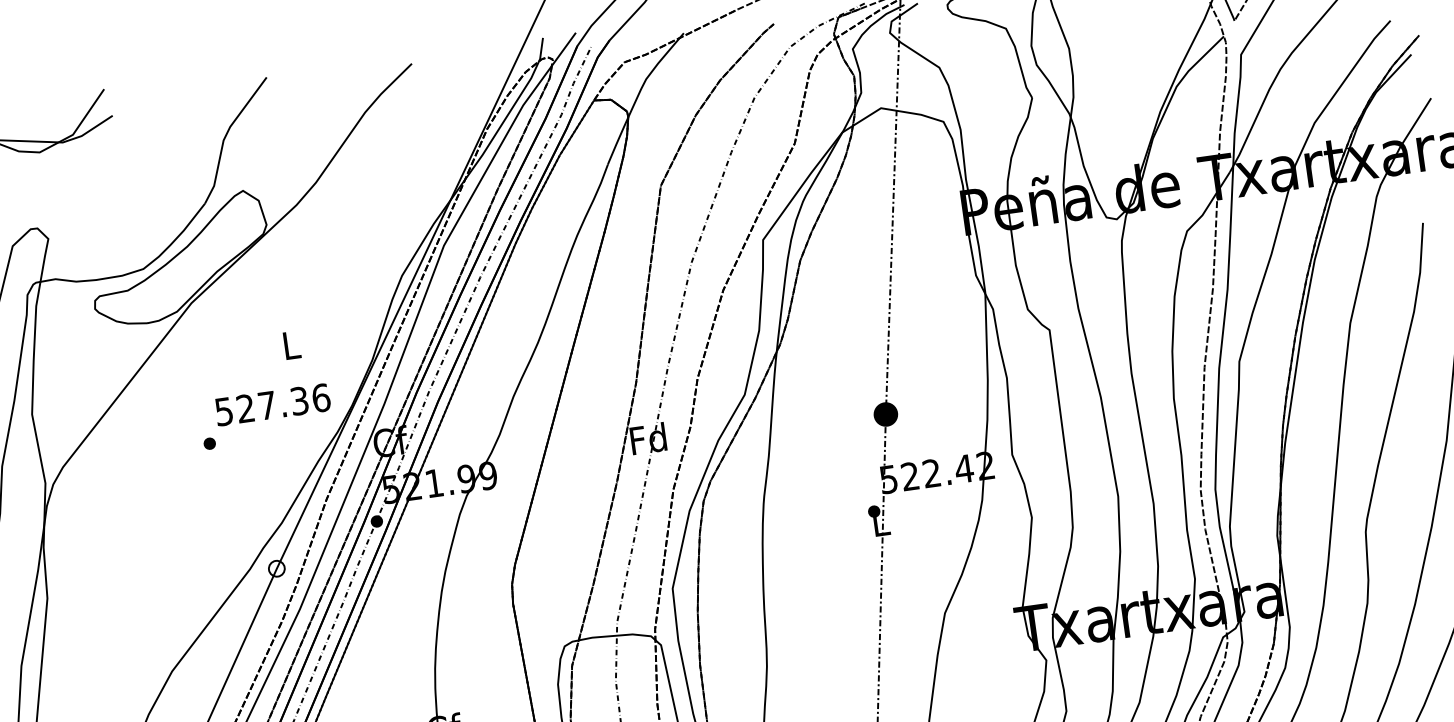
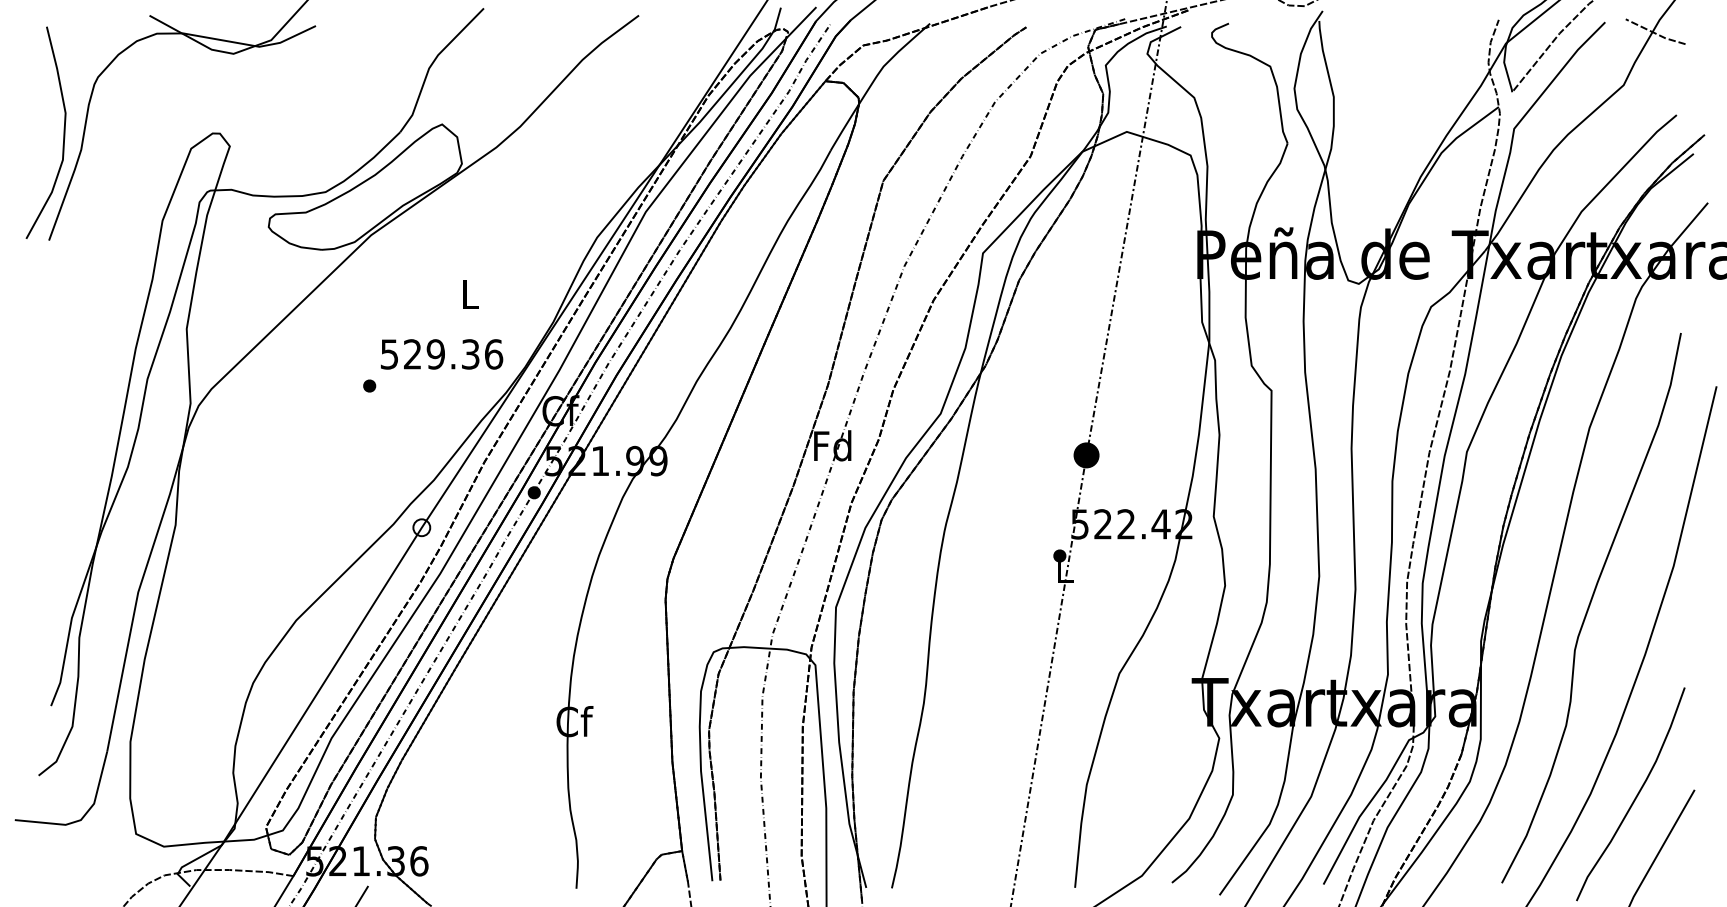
text: (266, 405) -> (435, 354), 527.36 -> 529.36

